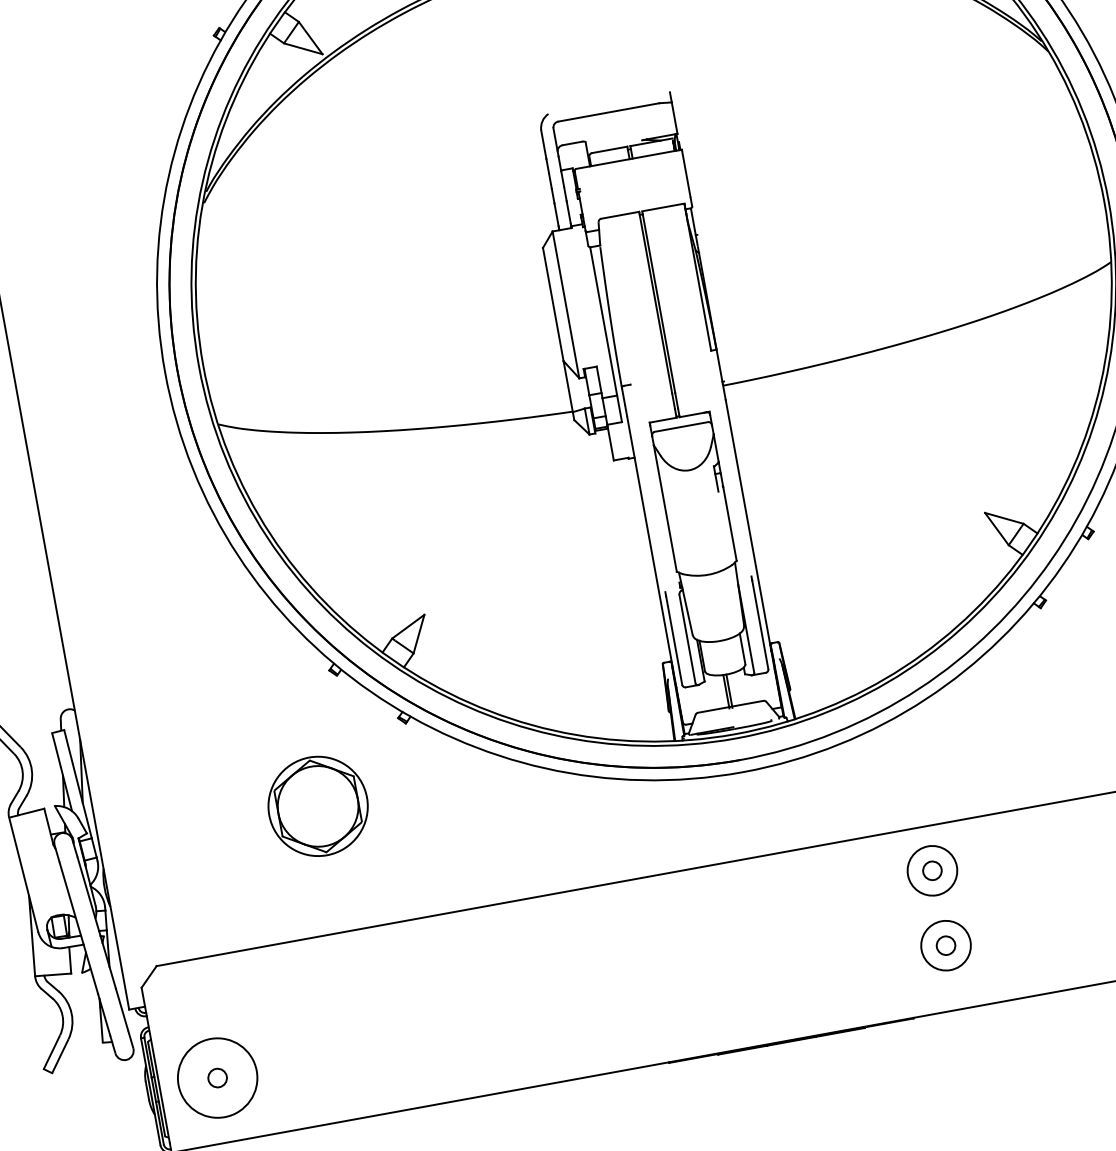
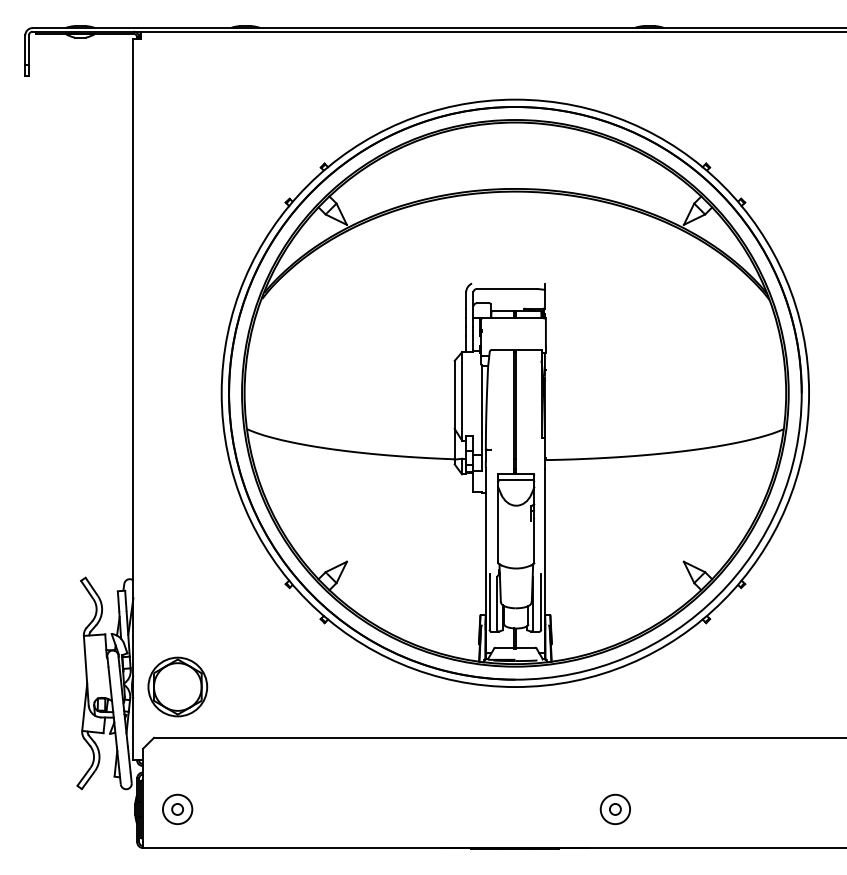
part: (317, 805) -> (177, 686), moved
part: (930, 869) -> (614, 763), removed
circle: (217, 1078) -> (177, 809), size x0.62

